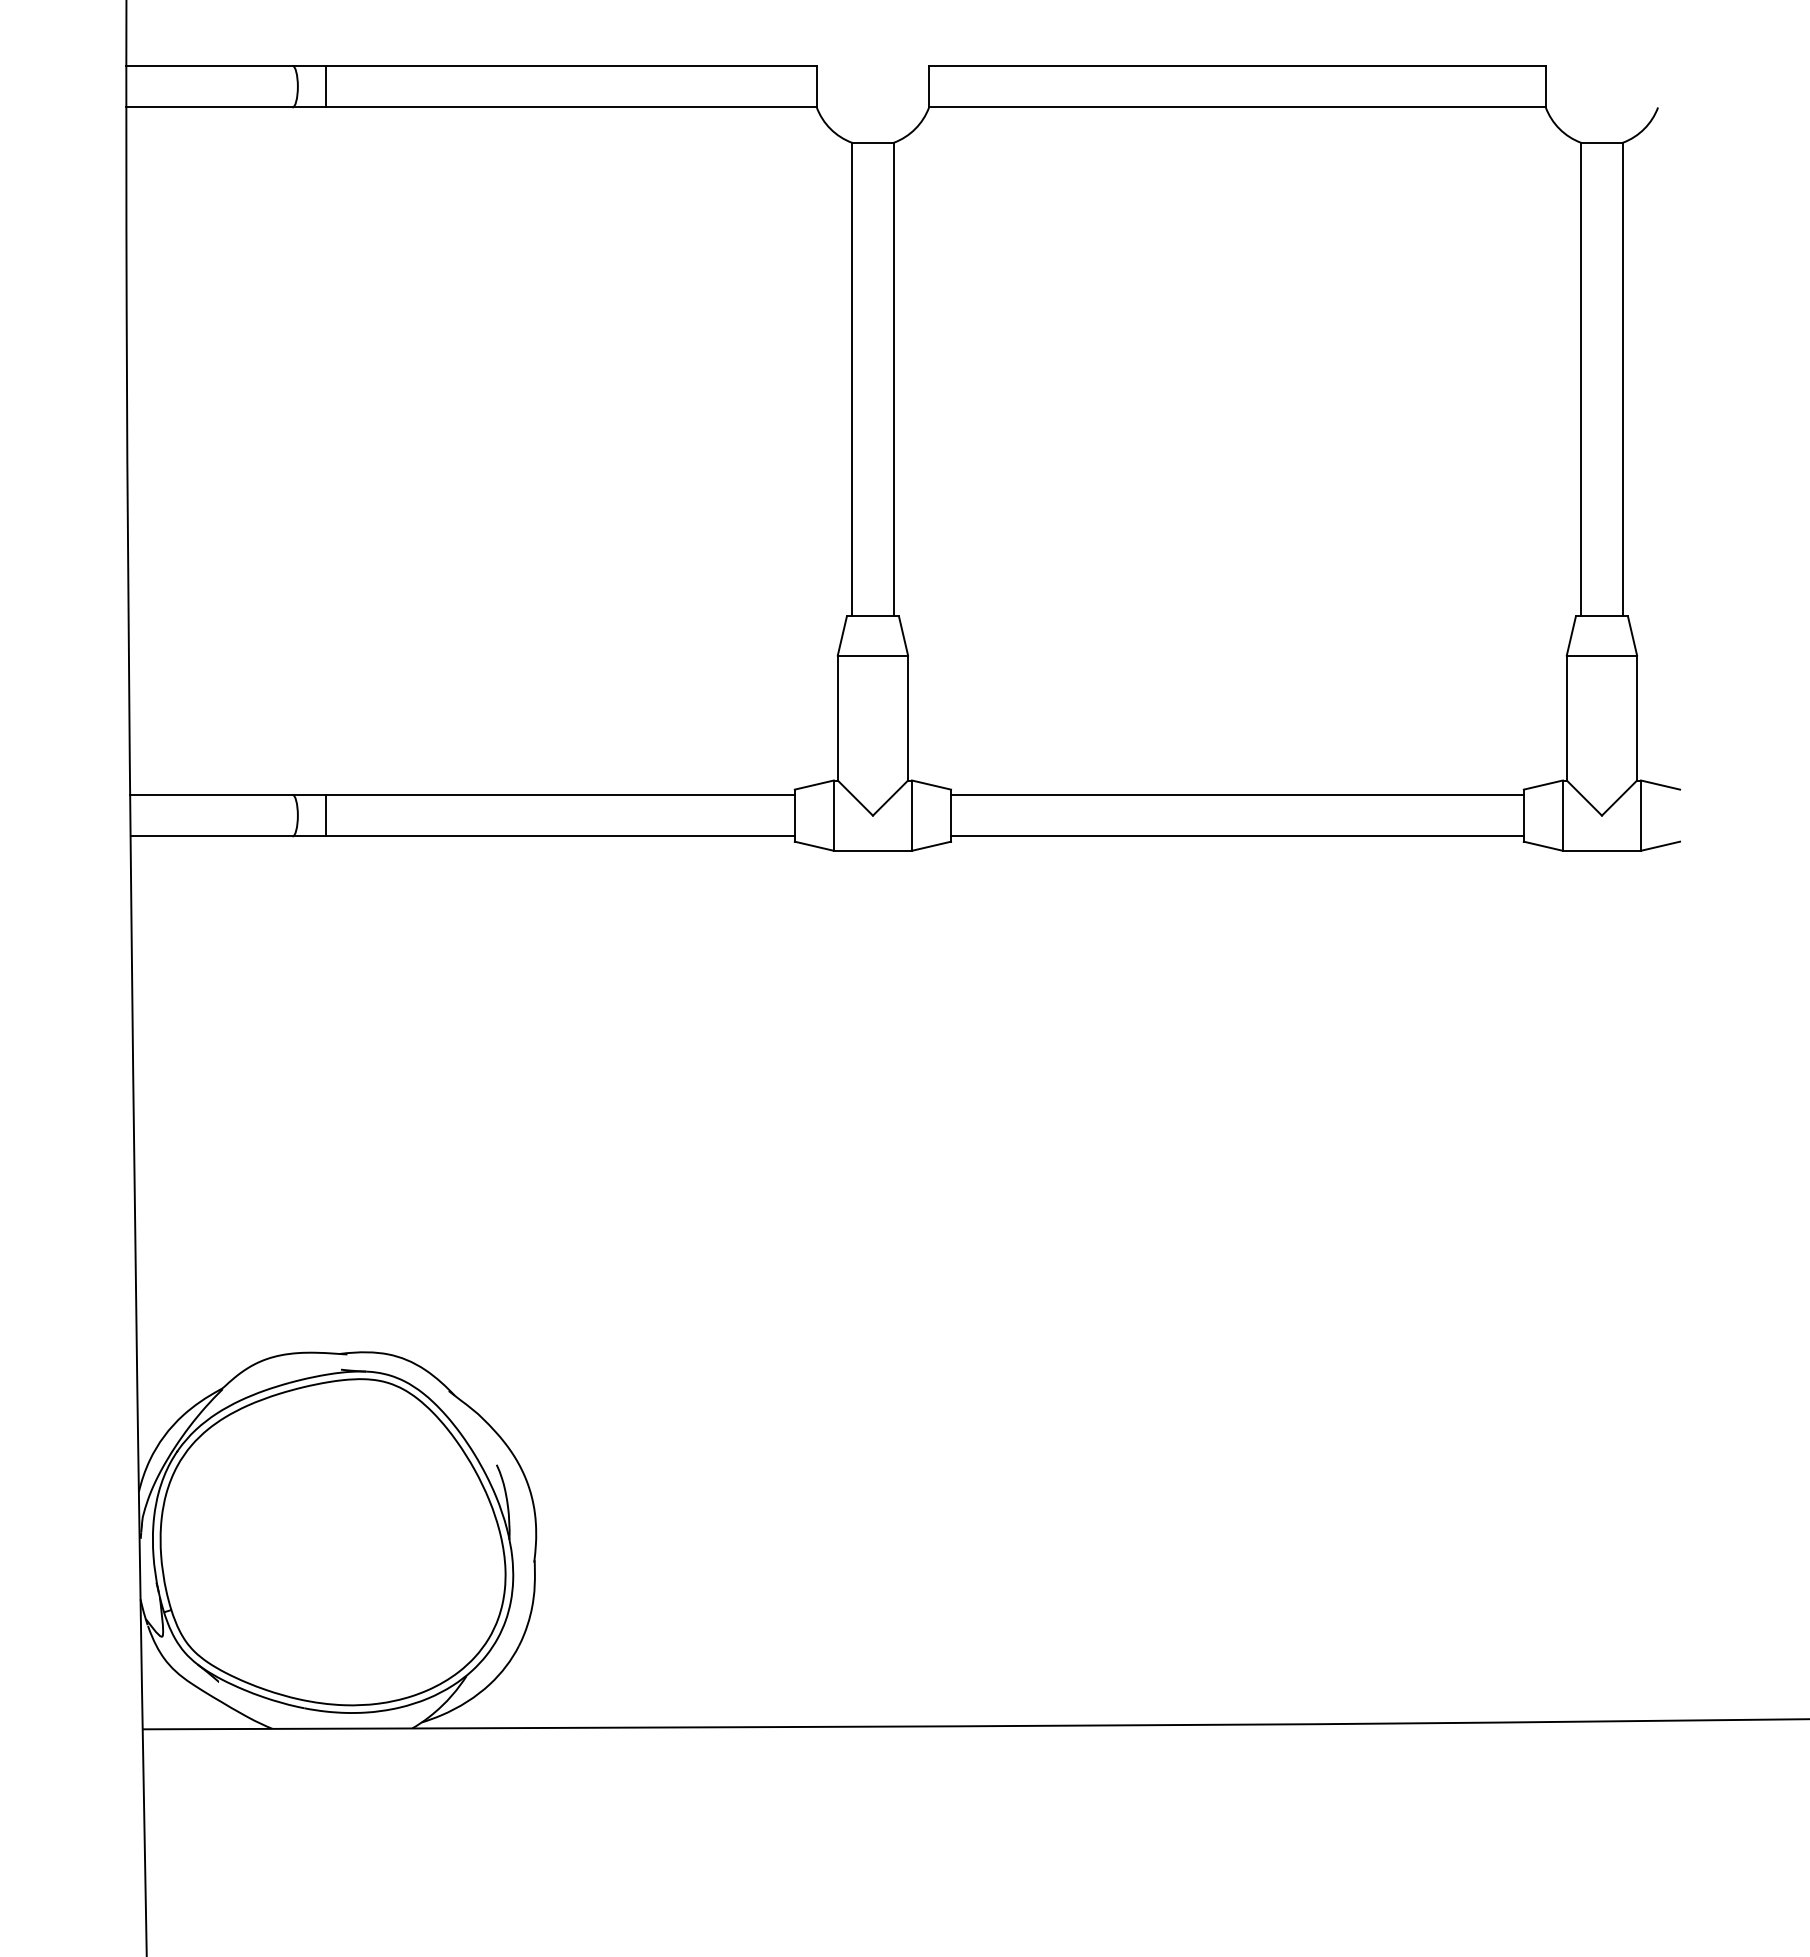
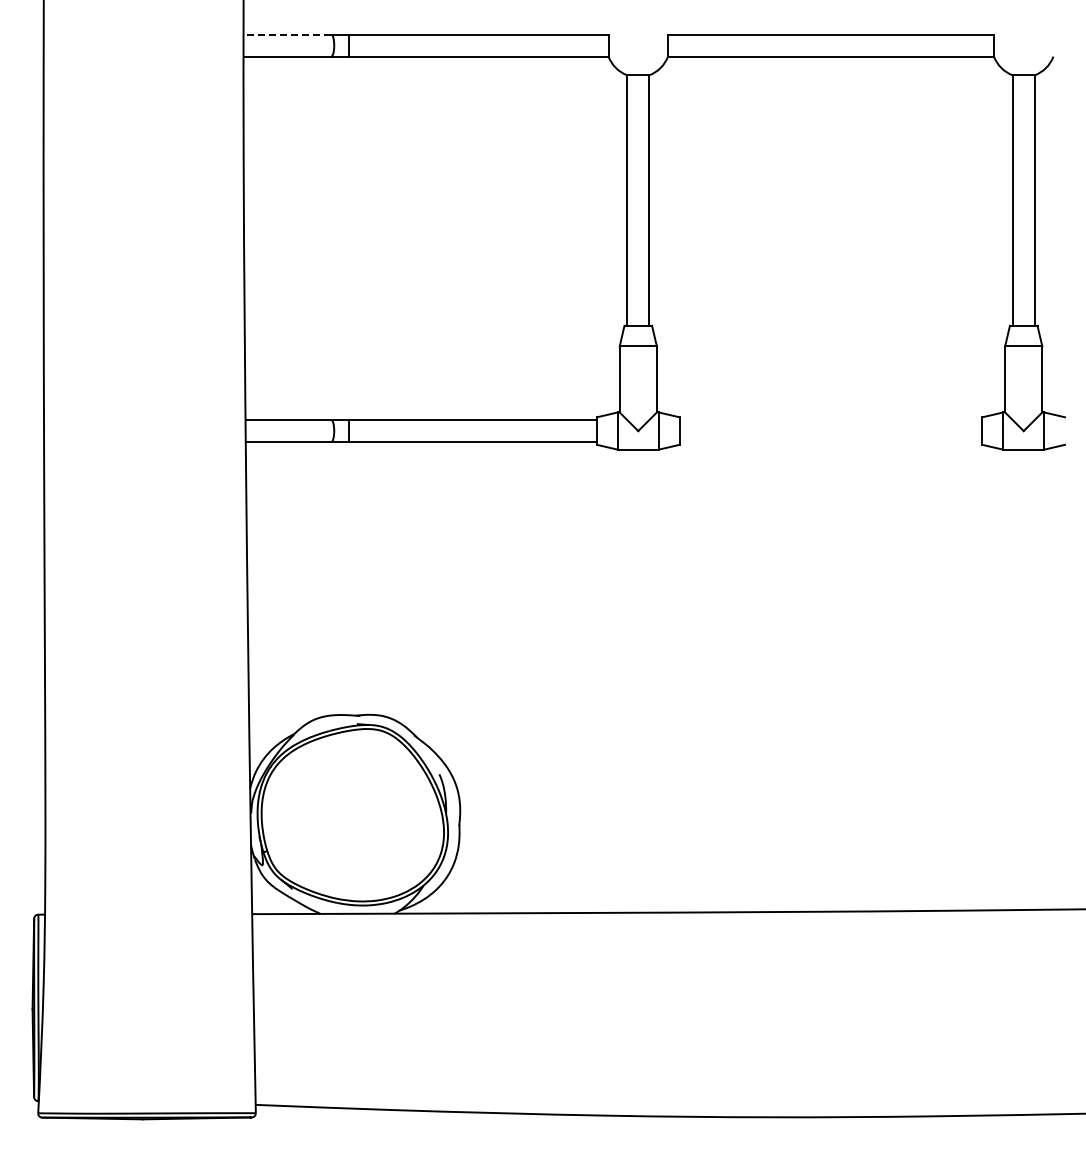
line: (209, 65) -> (287, 34), solid -> dashed
line: (1236, 795) -> (830, 420), removed
line: (1236, 837) -> (830, 442), removed

